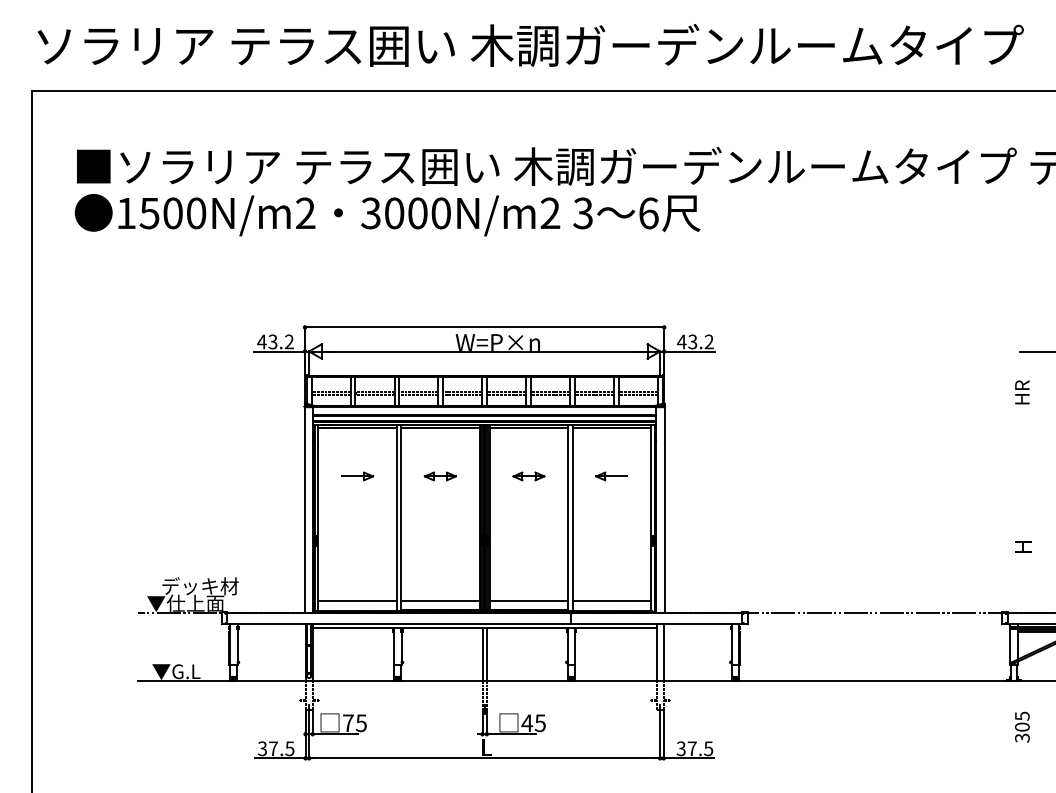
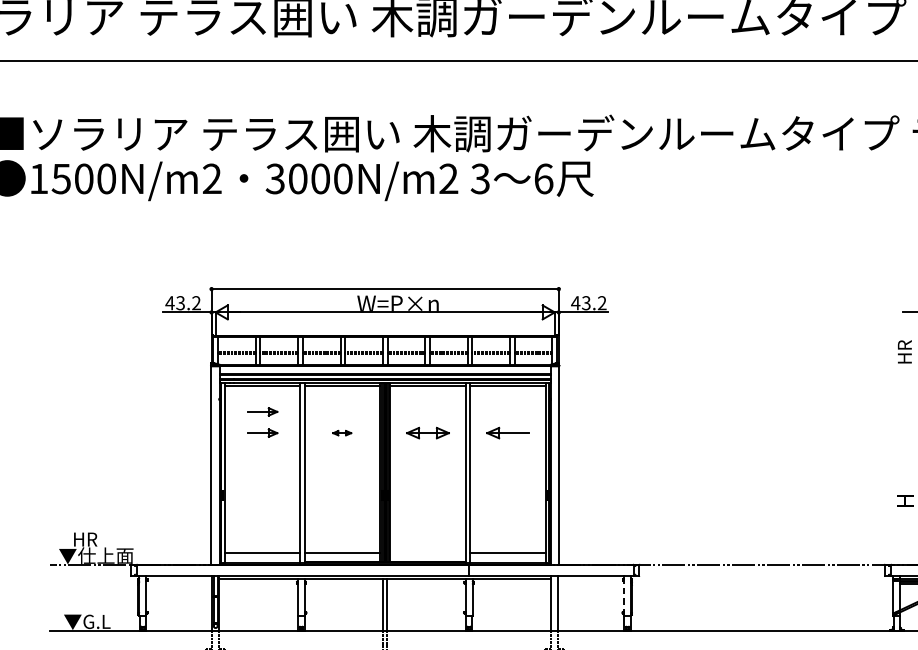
part: (357, 454) -> (262, 411), added
part: (439, 476) -> (341, 433), size x0.6
part: (528, 476) -> (427, 433), size x1.4
part: (611, 476) -> (507, 433), size x1.4
text: (200, 586) -> (110, 539), デッキ材 -> HR
line: (528, 600) -> (427, 553), removed
line: (731, 646) -> (623, 597), solid -> dashed

